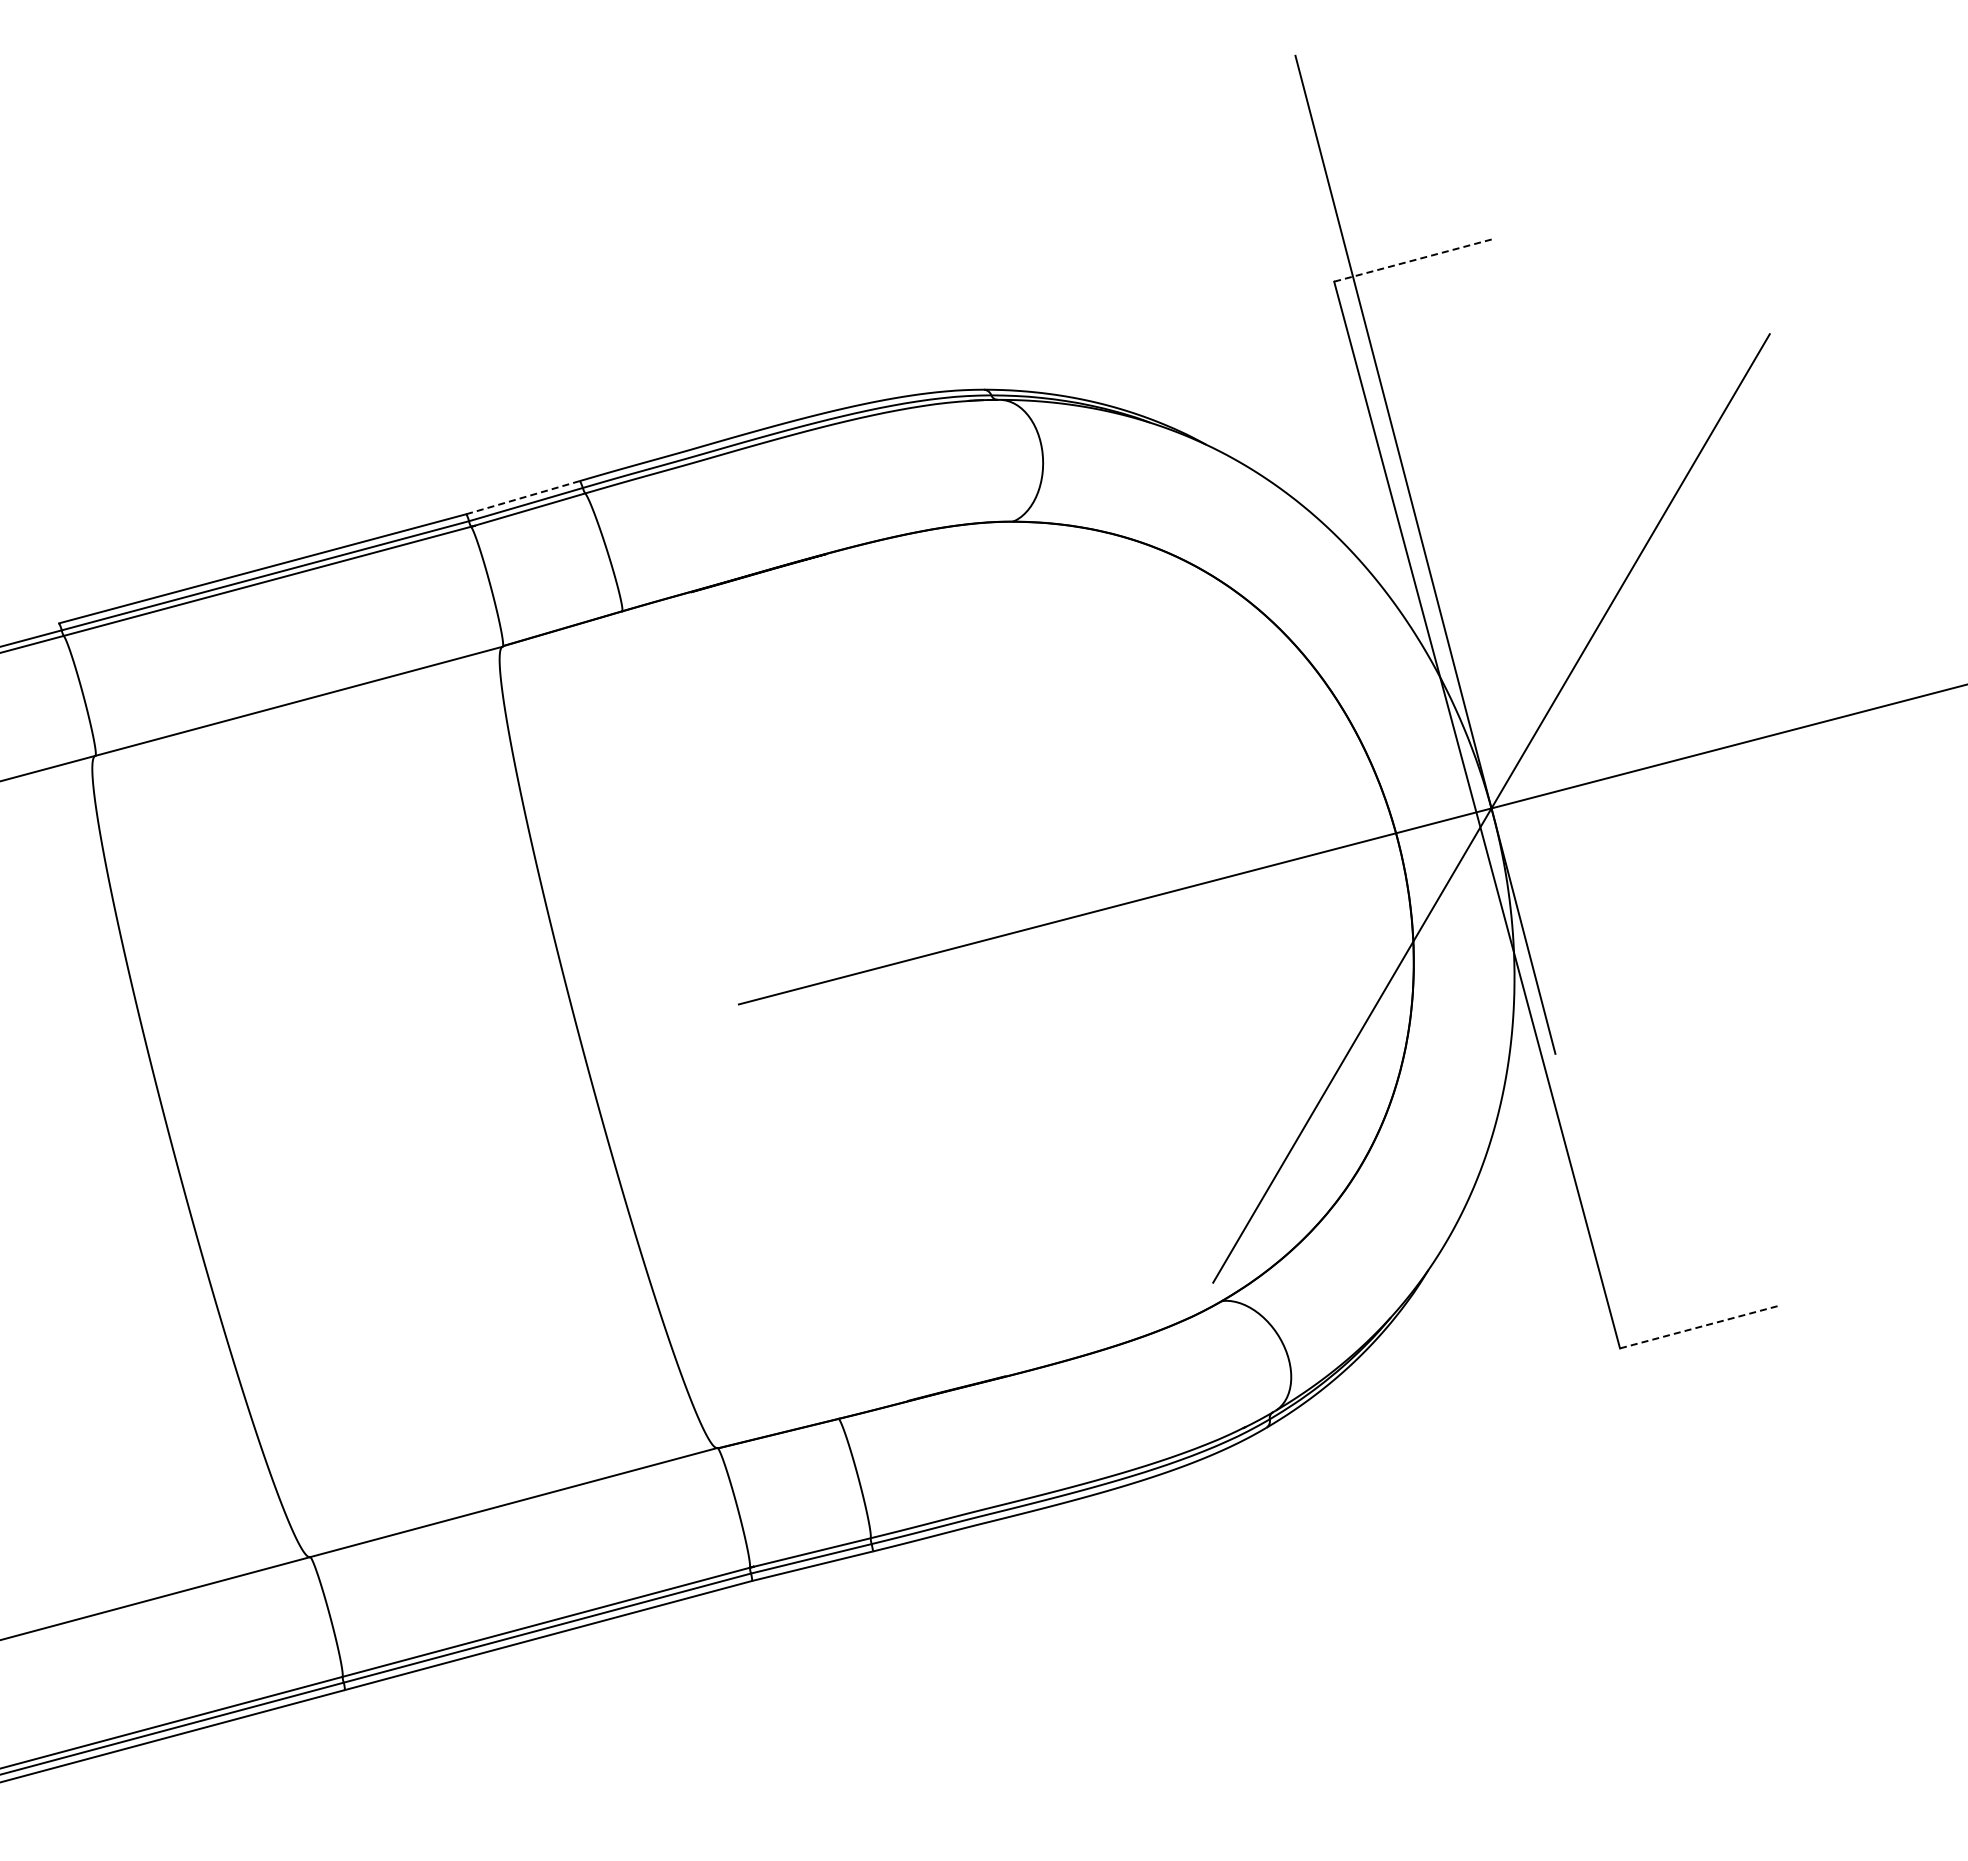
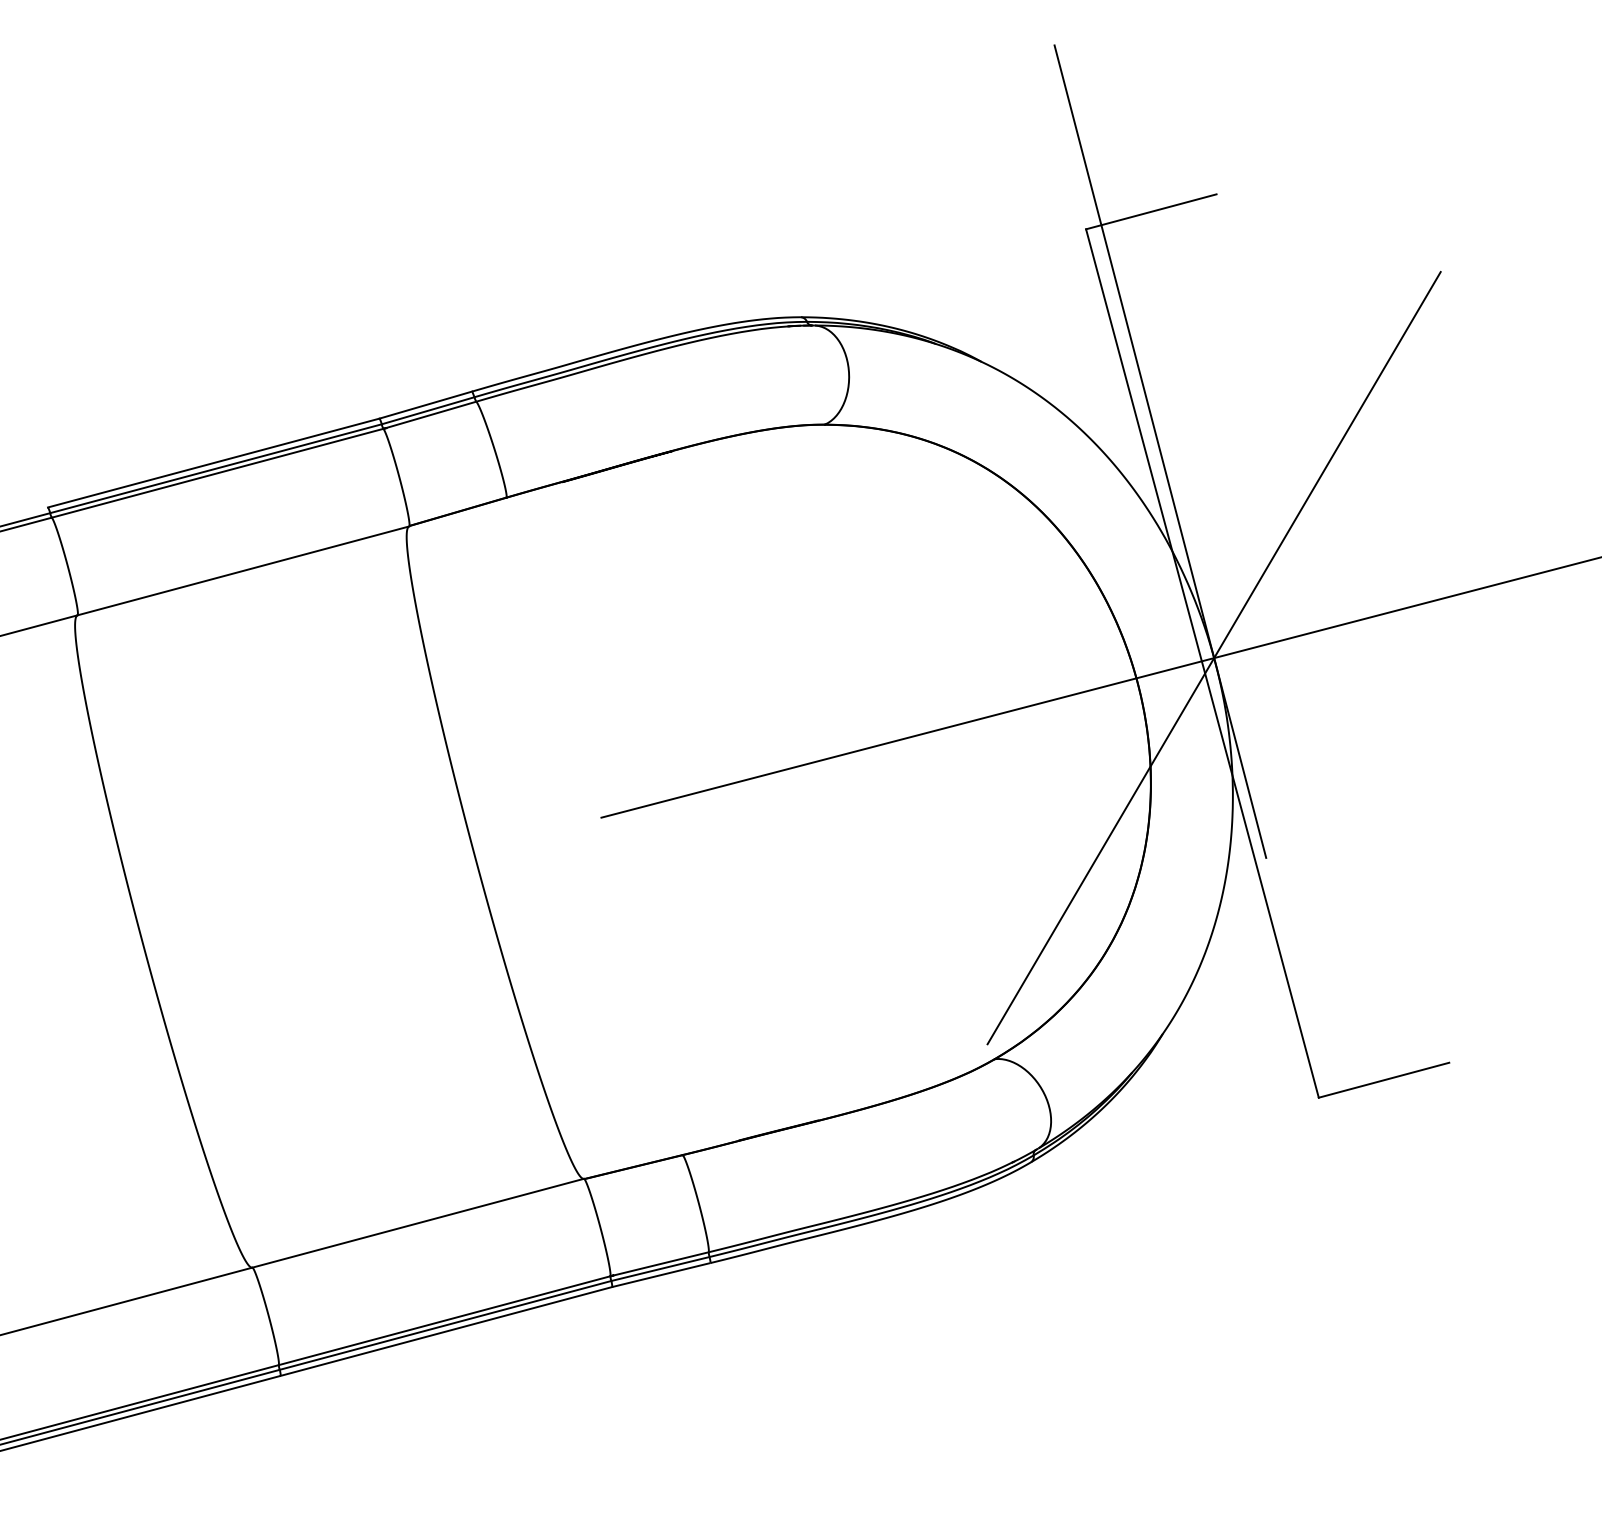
line: (1414, 260) -> (1151, 212), dashed -> solid
line: (522, 497) -> (425, 404), dashed -> solid
line: (1700, 1326) -> (1384, 1079), dashed -> solid

